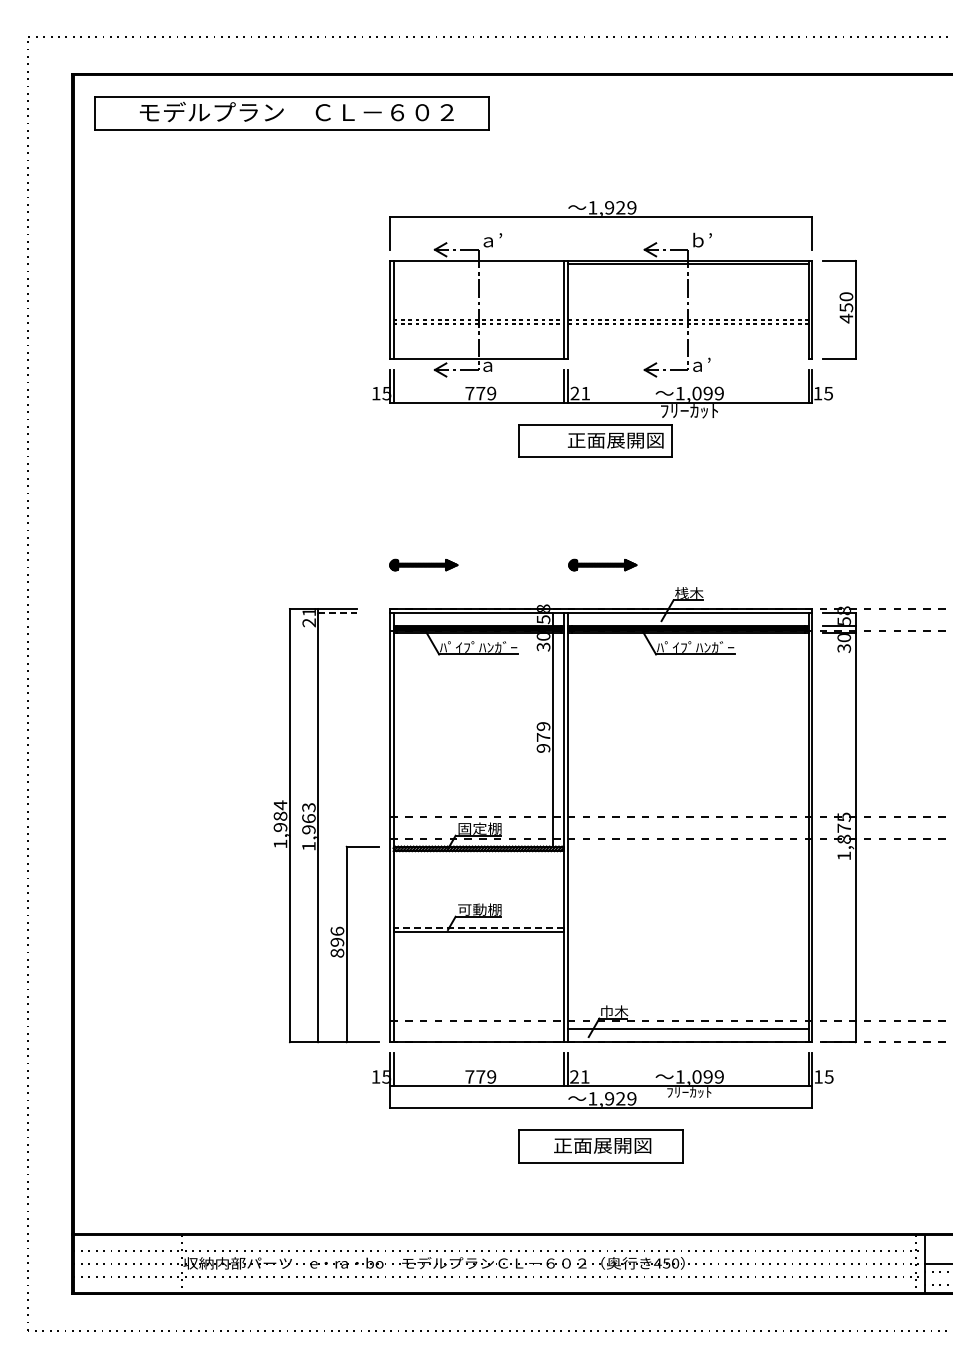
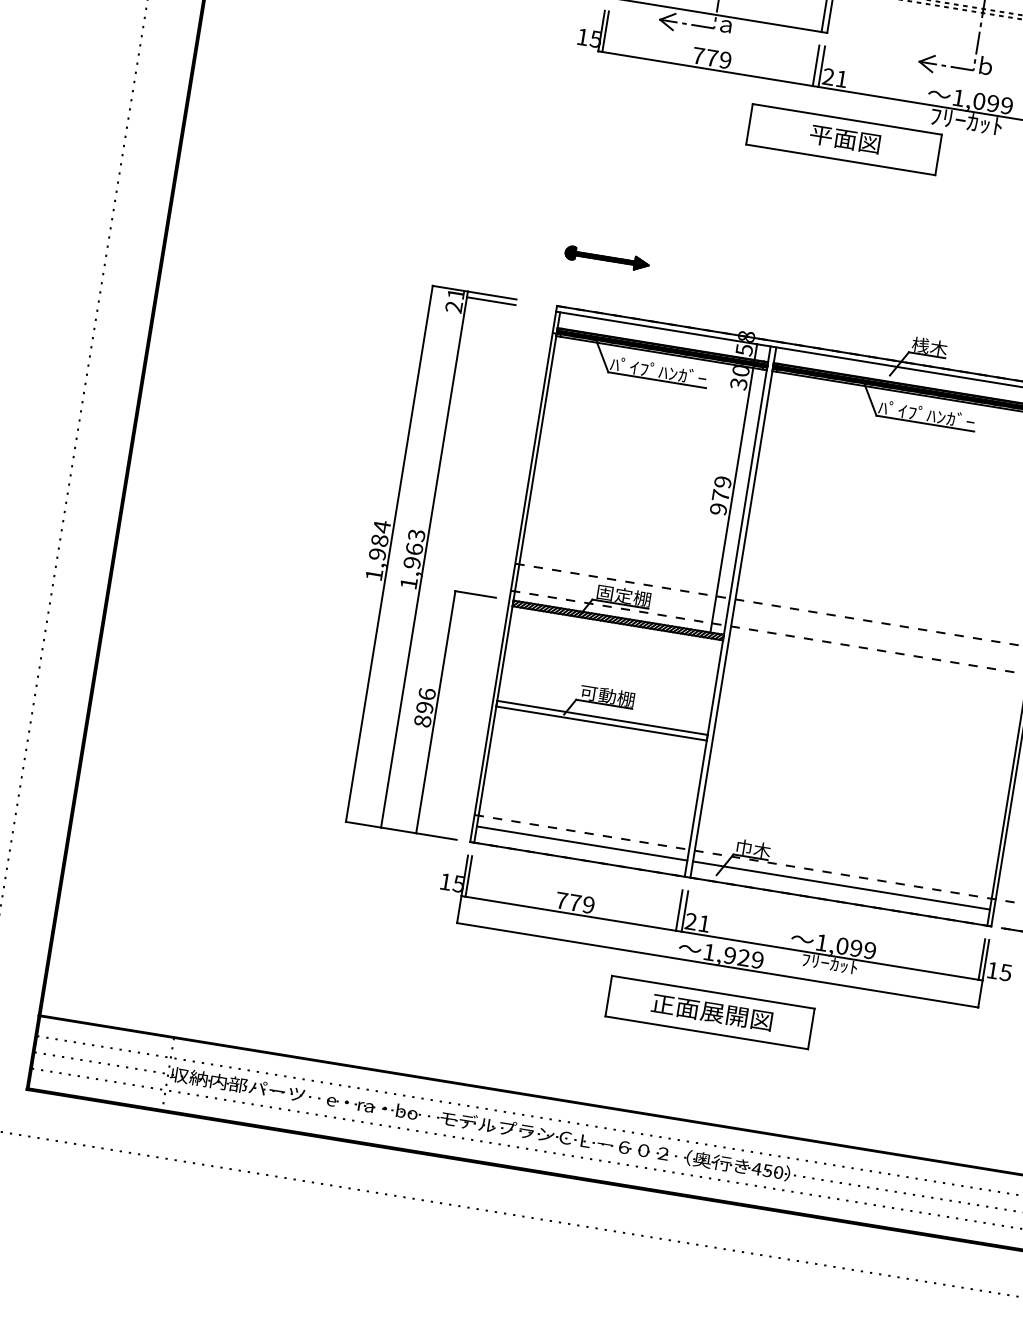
text: (701, 364) -> (990, 66), ａ’ -> ｂ
text: (615, 440) -> (869, 143), 正面展開図 -> 平面図
part: (602, 564) -> (828, 293), removed
line: (337, 613) -> (490, 301), dashed -> solid
line: (478, 927) -> (602, 717), dashed -> solid
line: (478, 1029) -> (581, 843), added

